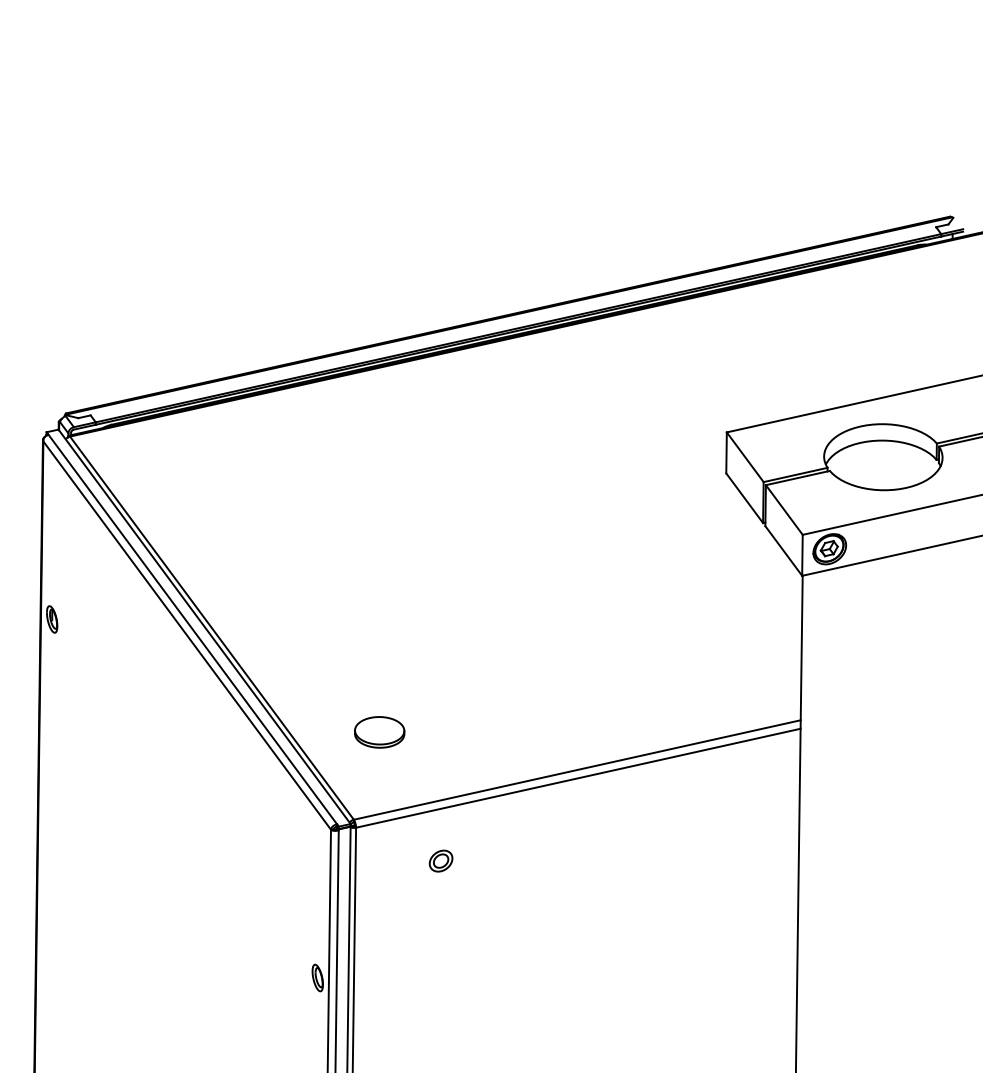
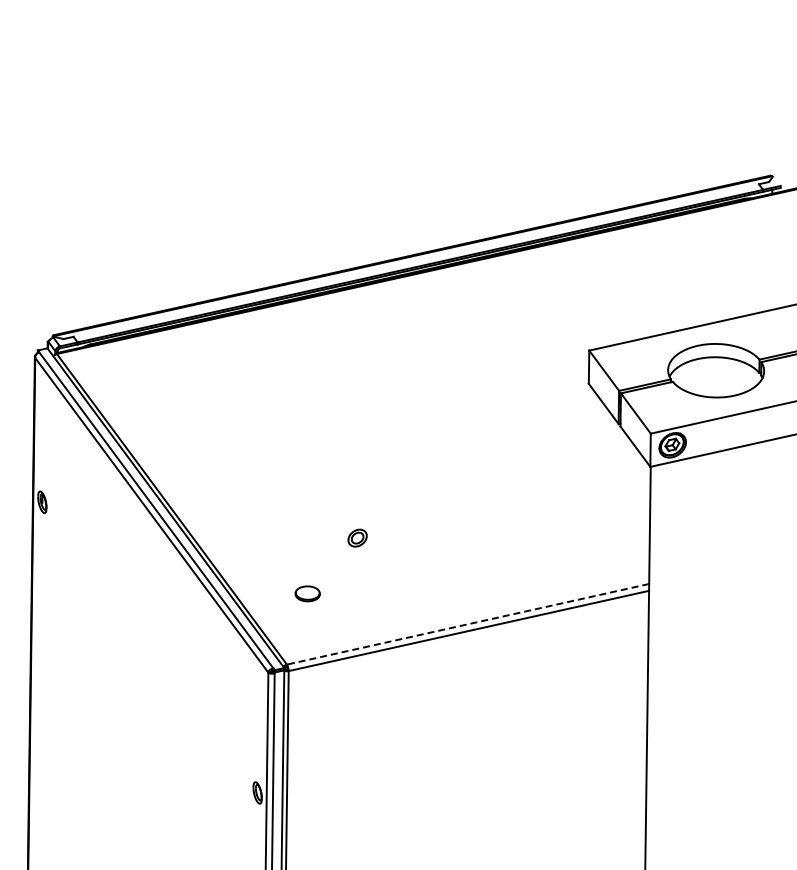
part: (379, 732) -> (307, 593), size x0.6
line: (577, 770) -> (468, 624), solid -> dashed
part: (440, 860) -> (357, 537), moved

